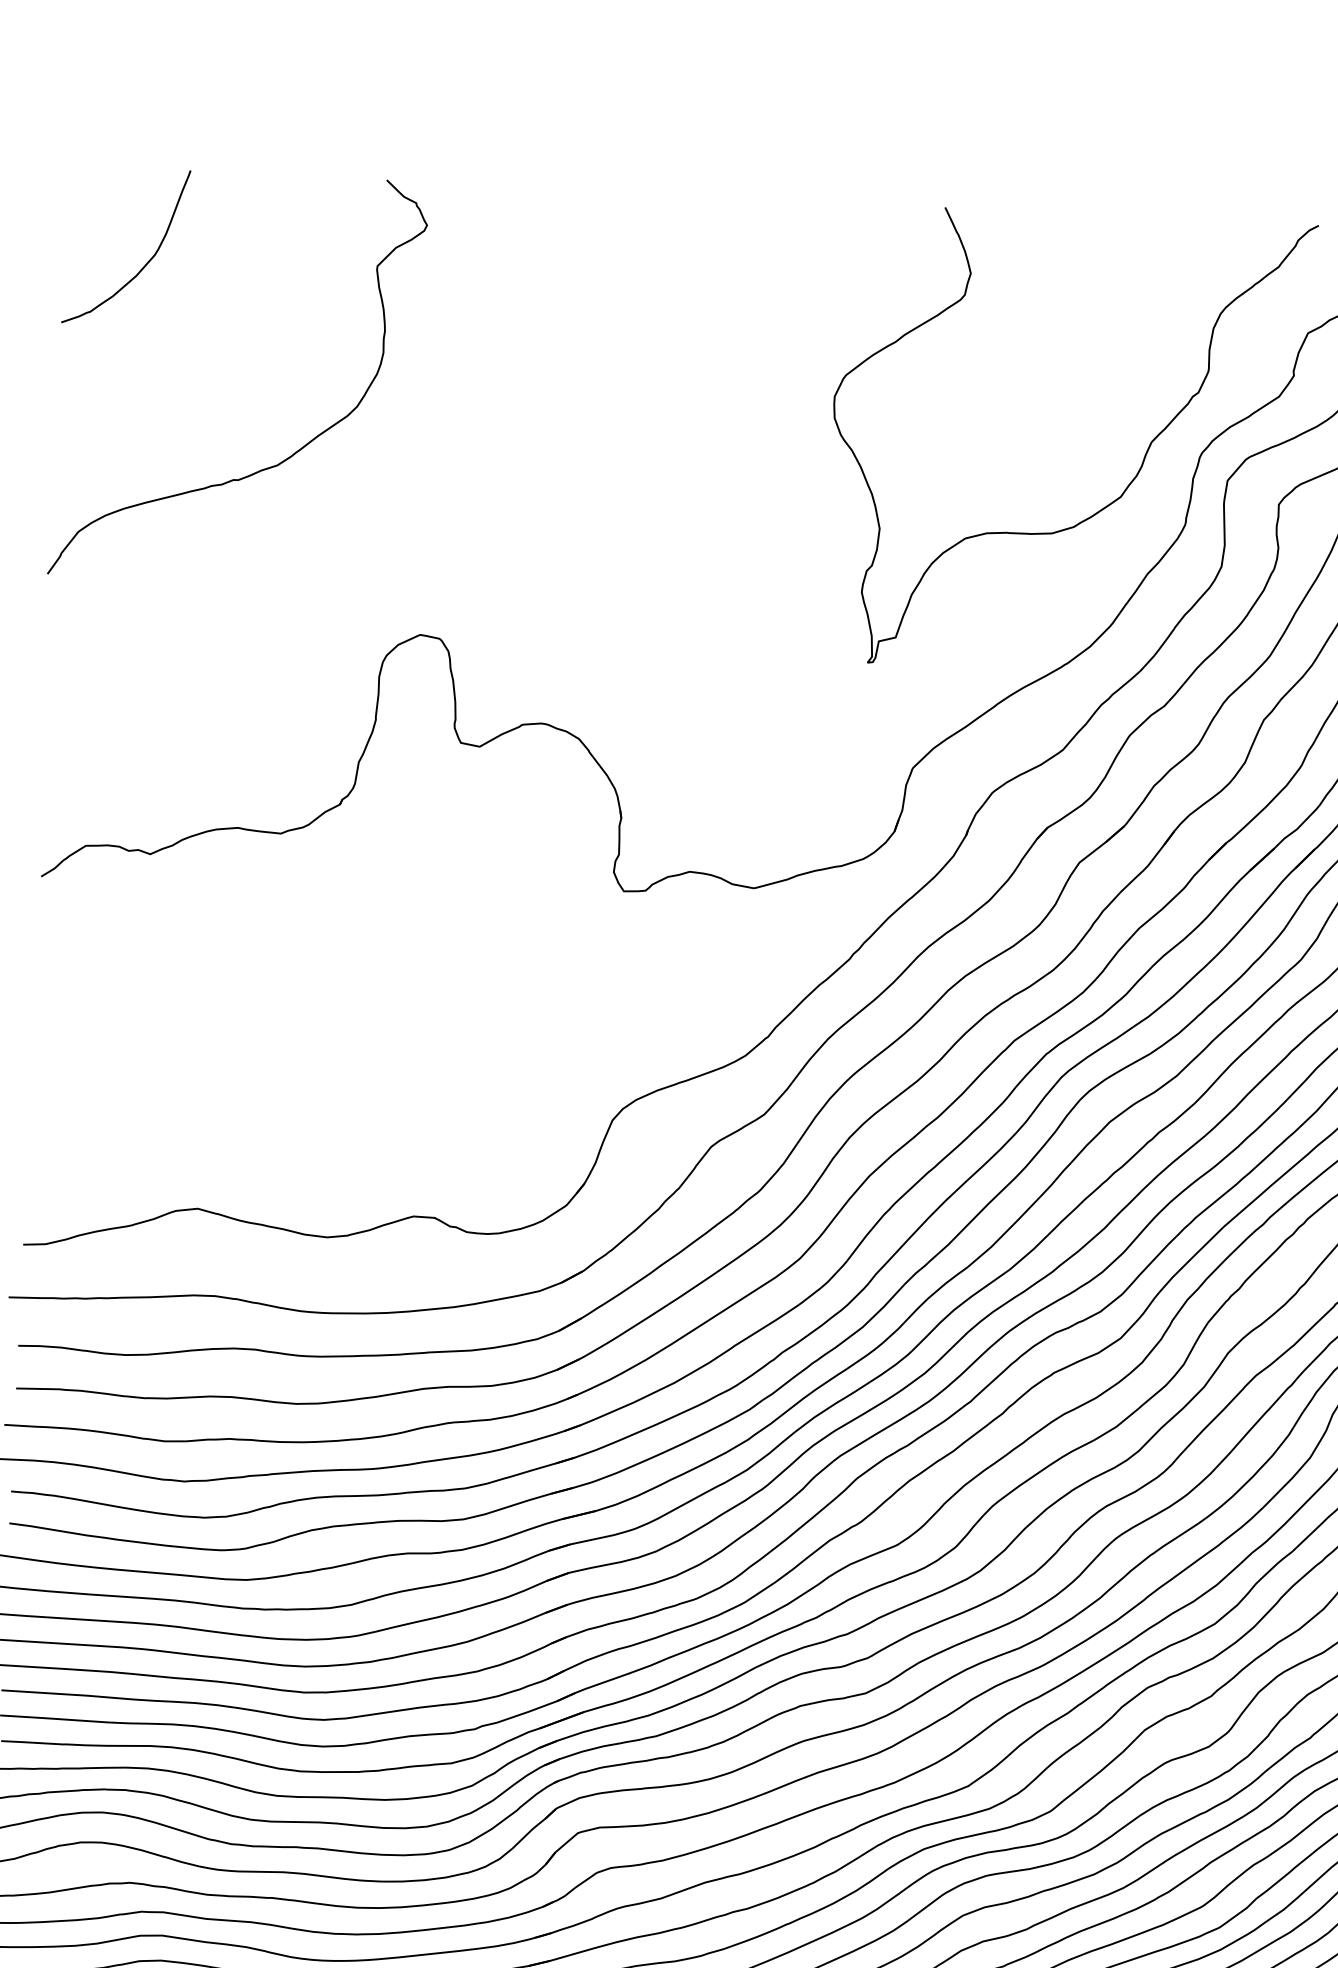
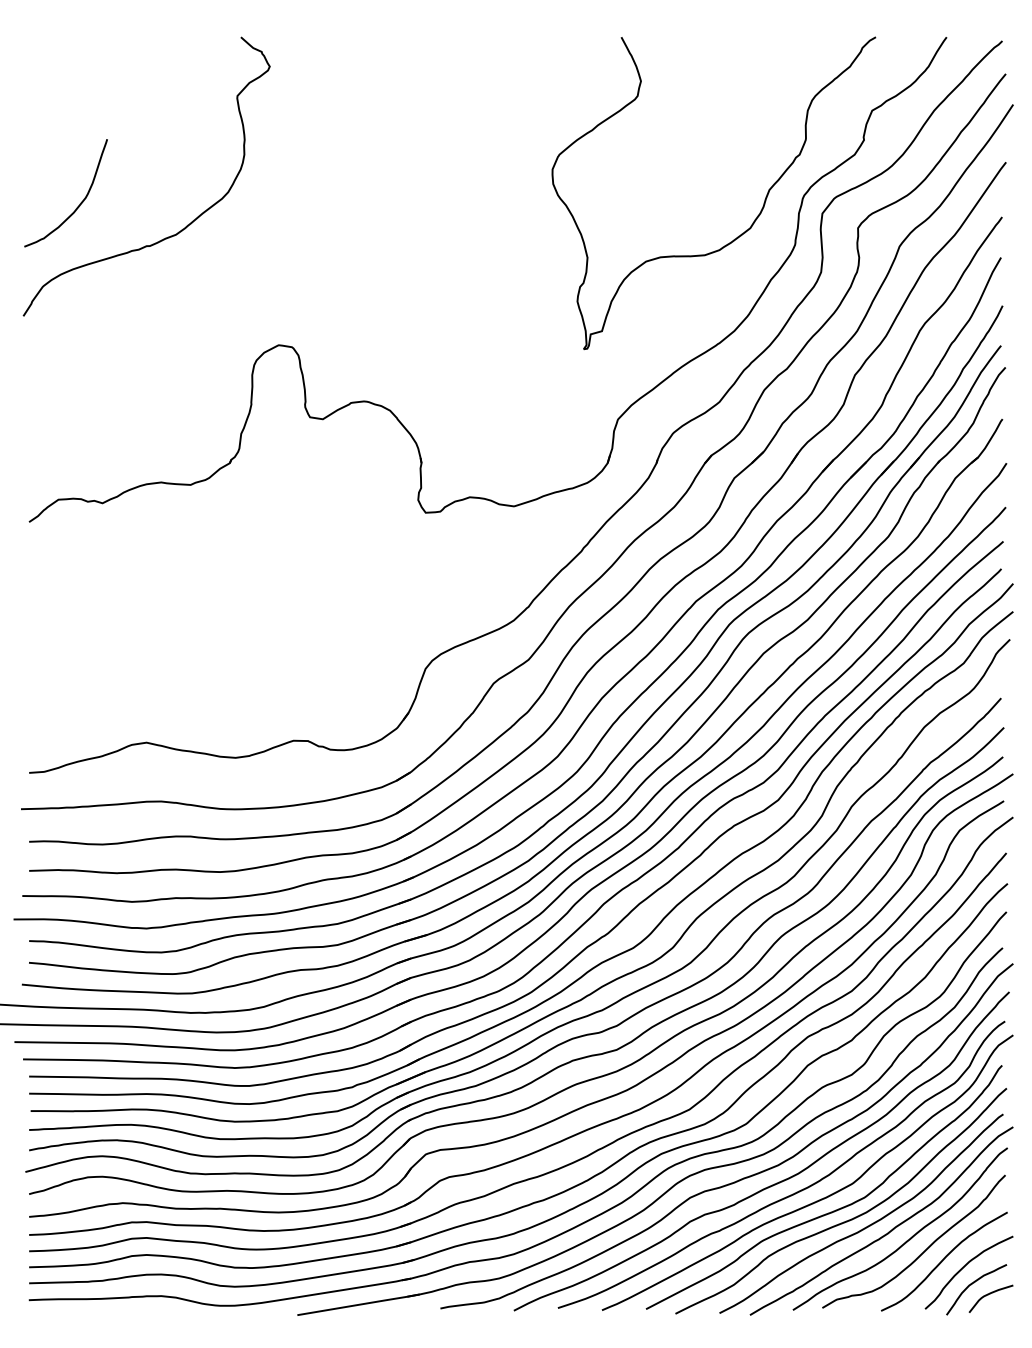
curve: (146, 261) -> (80, 202), moved

